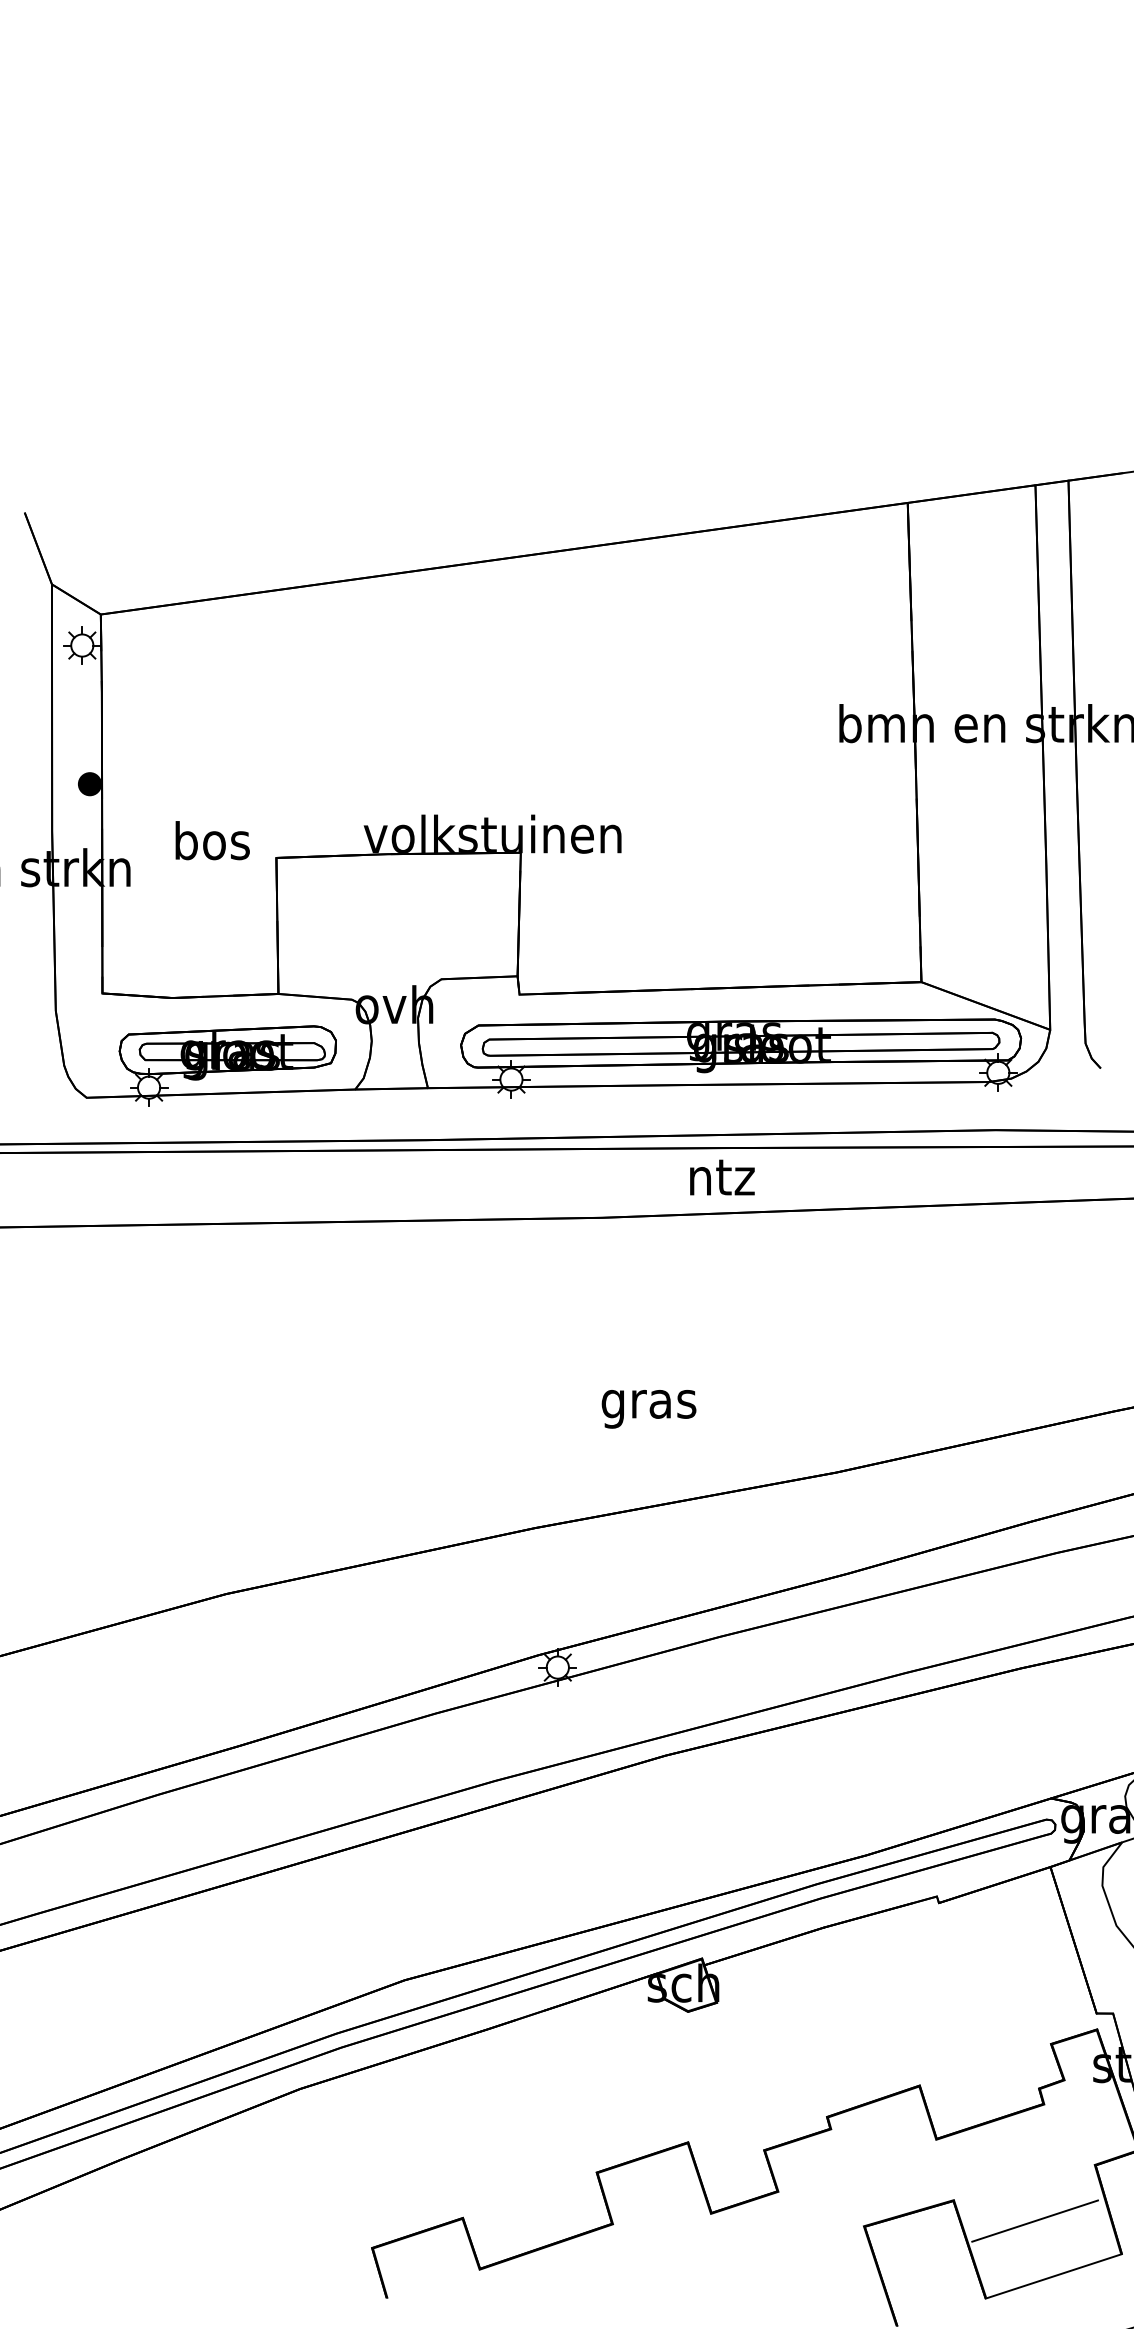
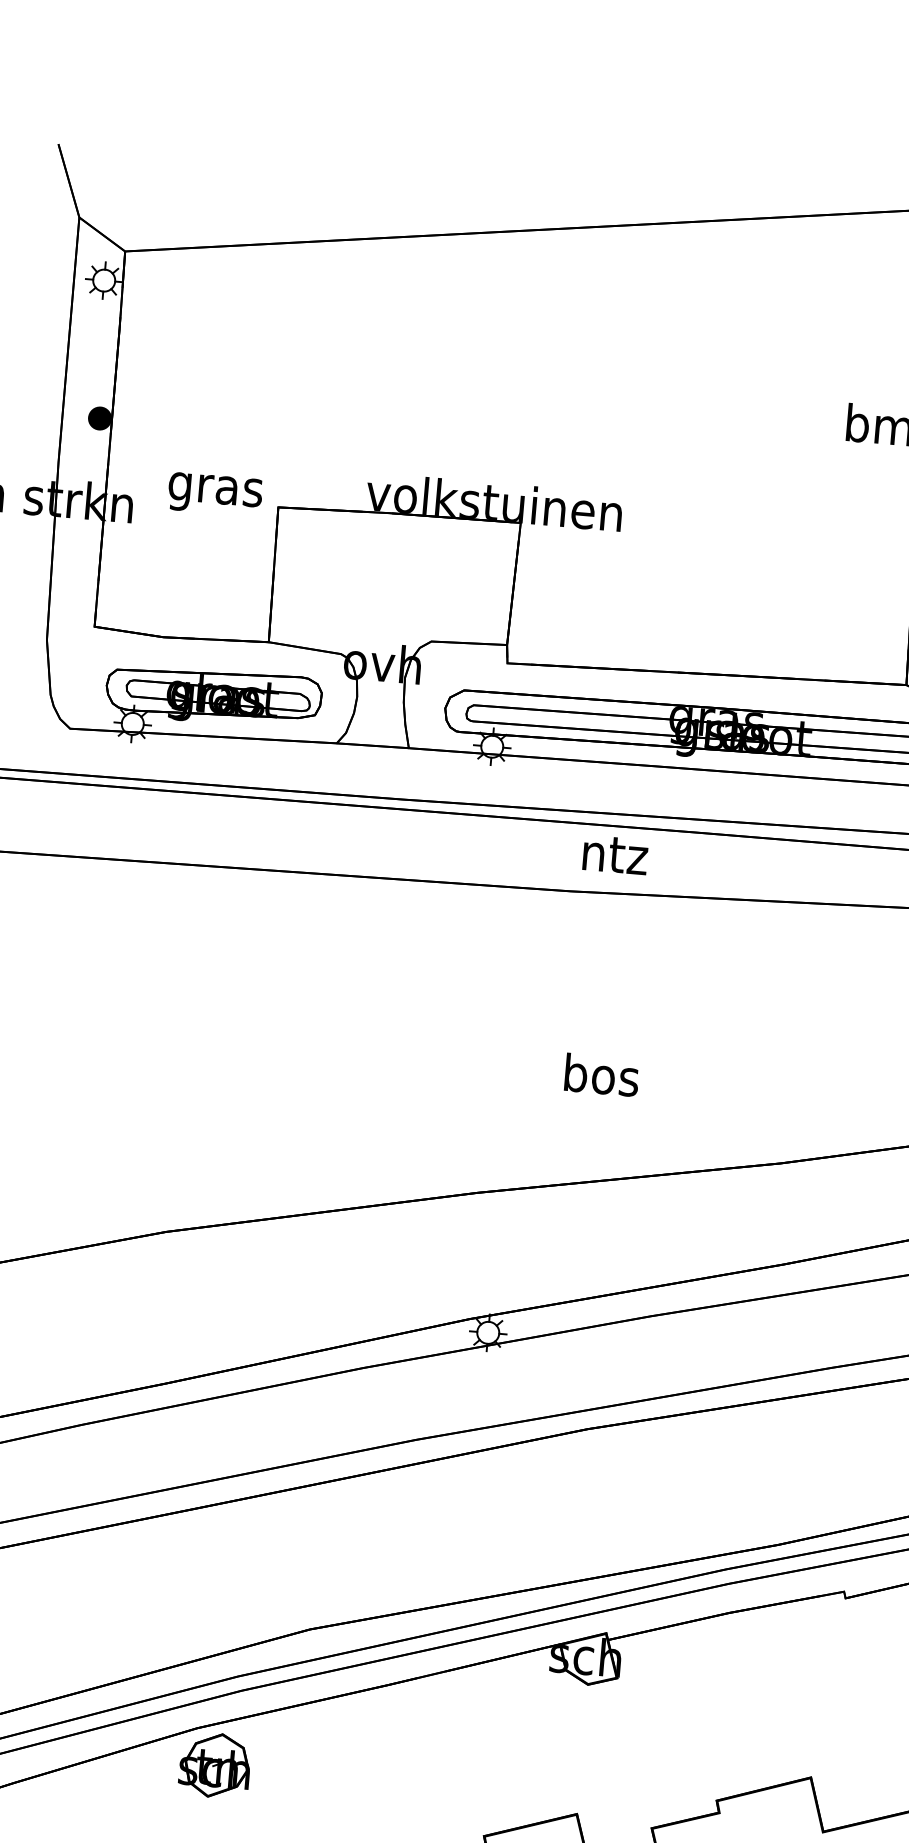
text: (211, 845) -> (215, 489), bos -> gras
text: (722, 1177) -> (615, 854), moved
text: (648, 1403) -> (600, 1079), gras -> bos
part: (320, 2124) -> (214, 1765), added

